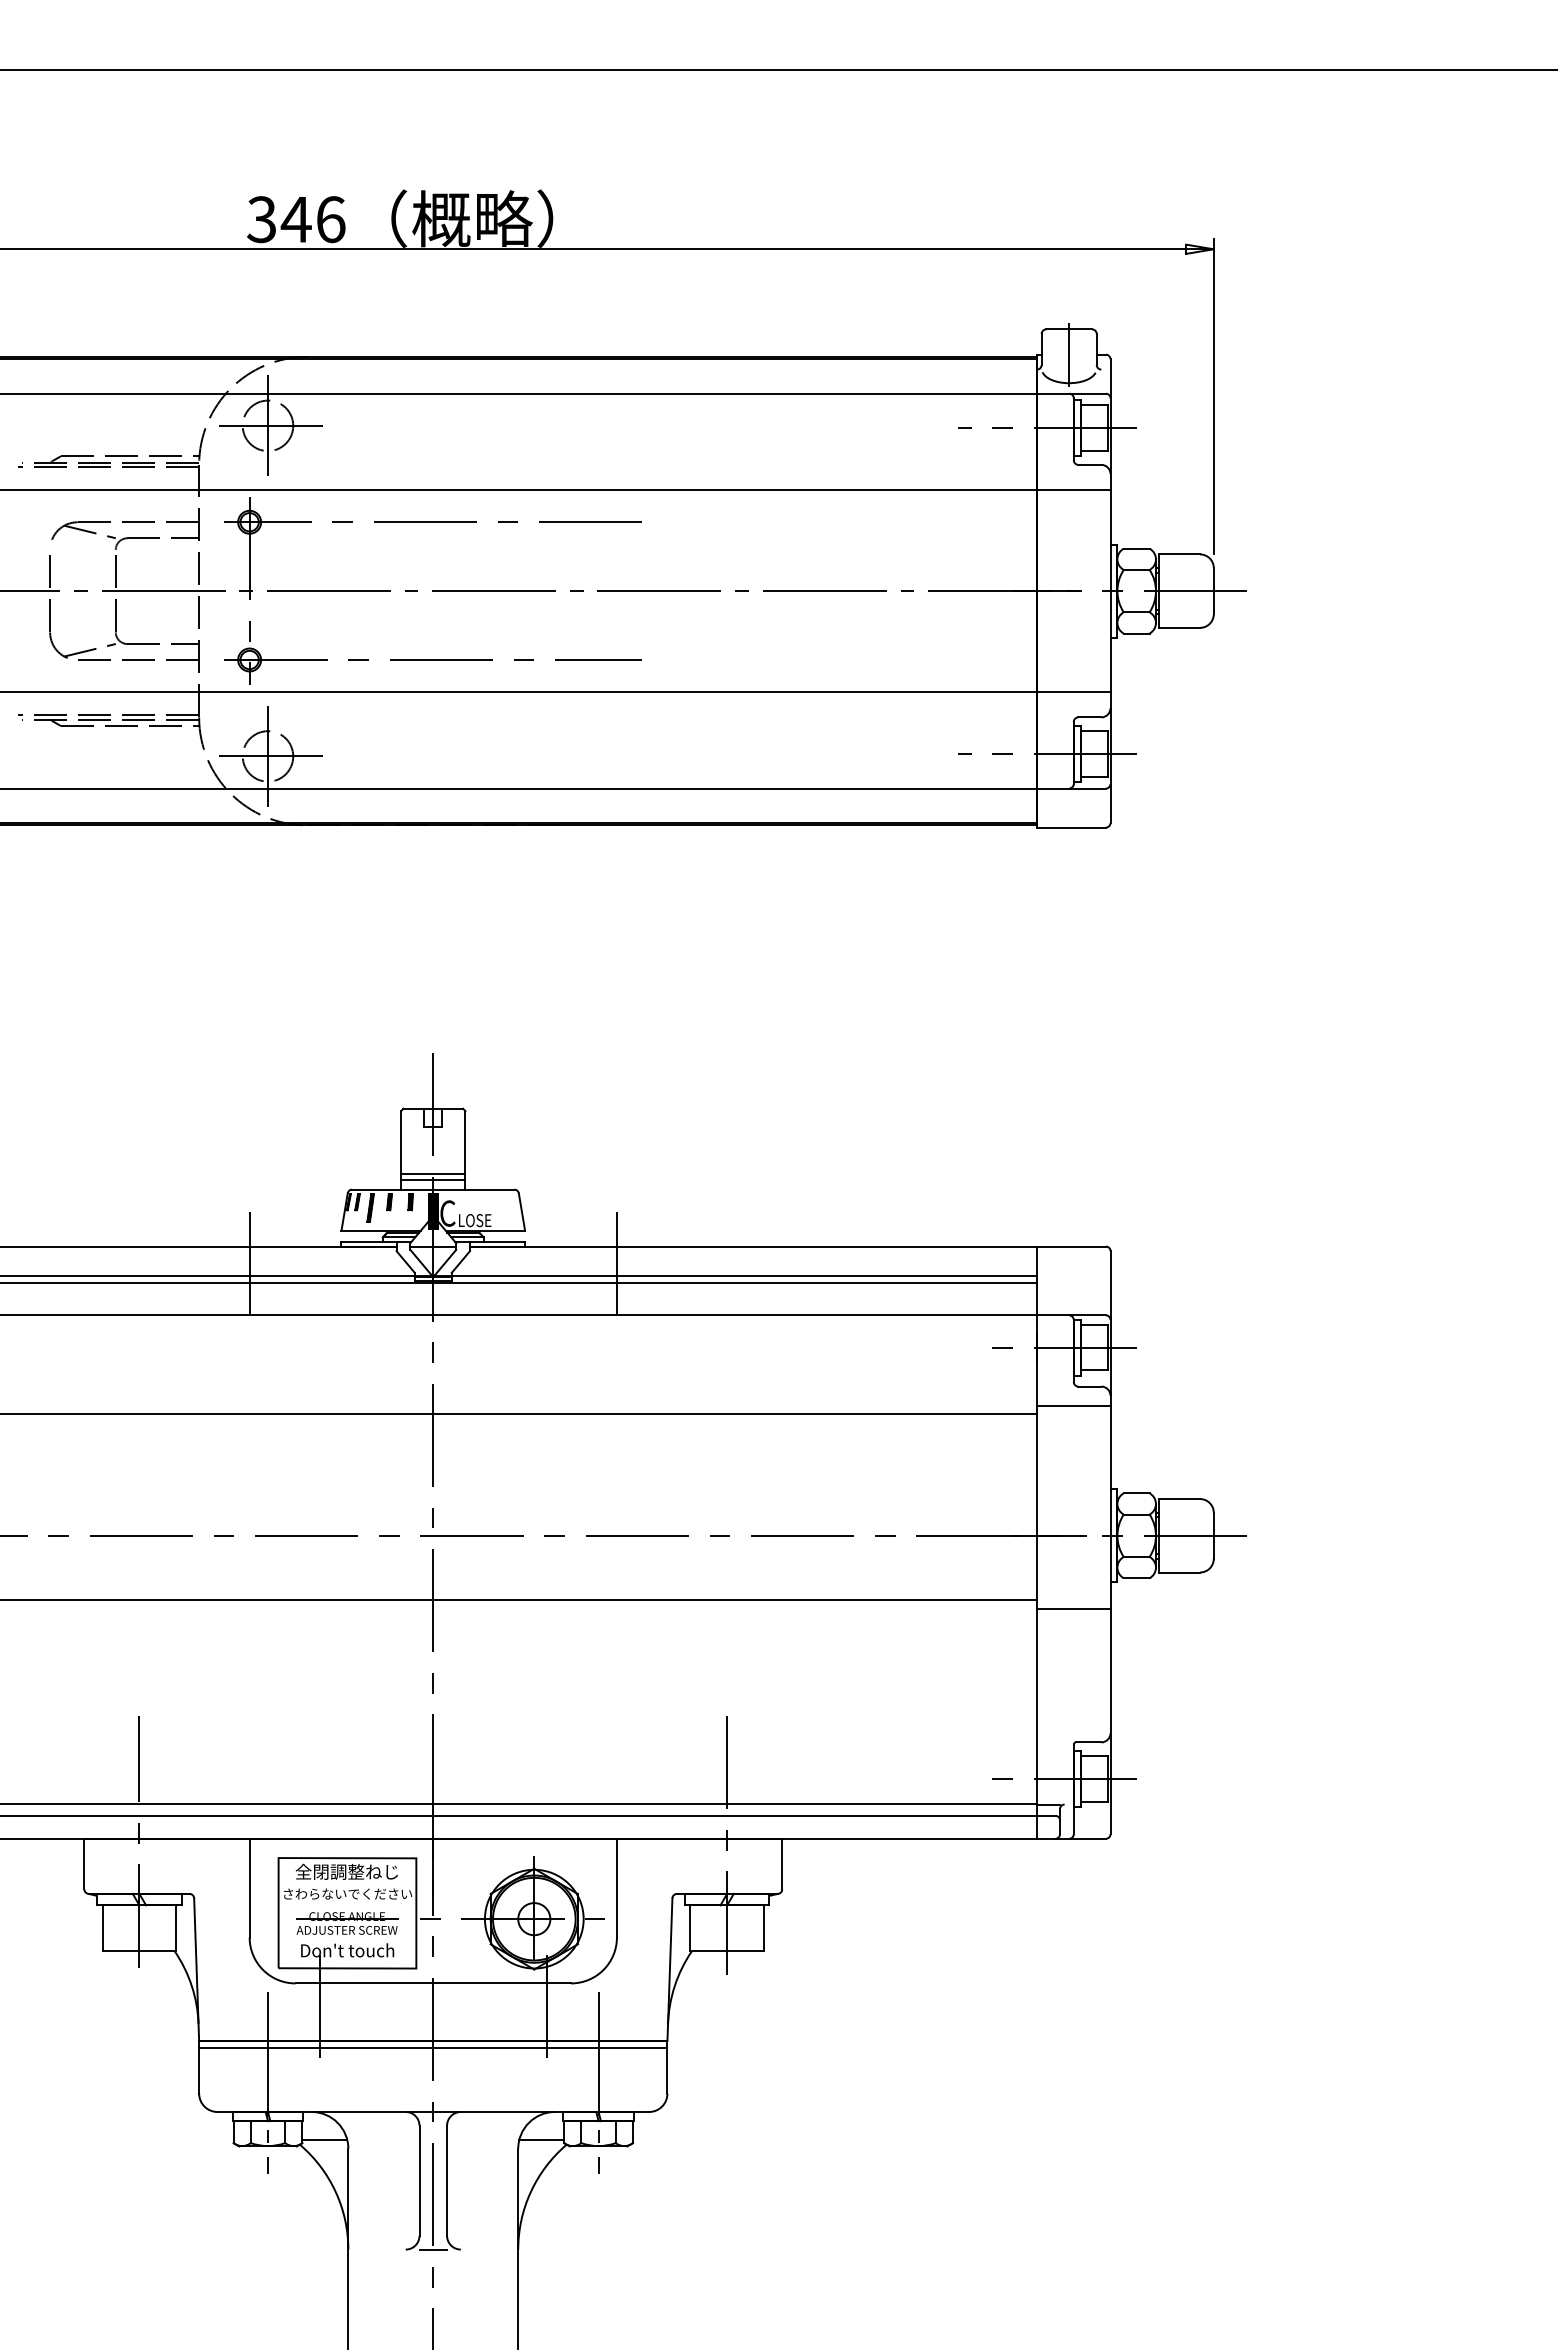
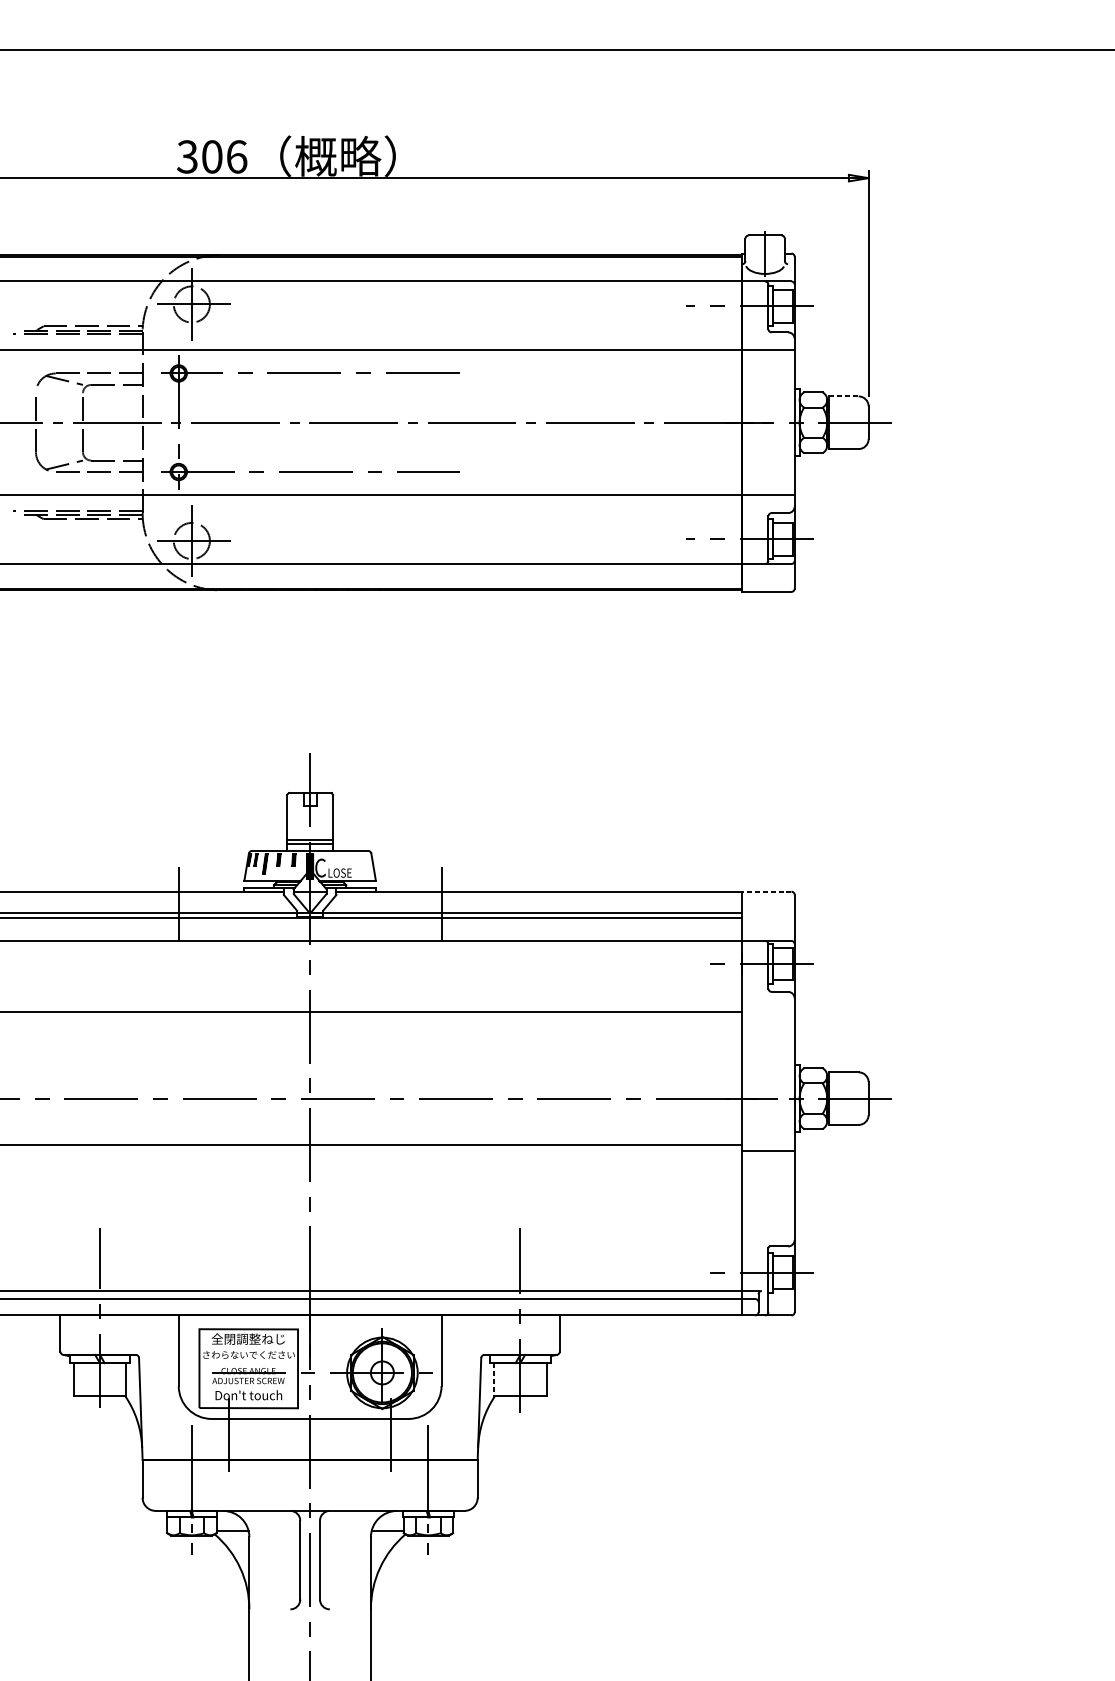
text: (295, 219) -> (211, 156), 346 -> 306
line: (1179, 554) -> (844, 396), solid -> dashed
line: (1070, 1246) -> (766, 891), solid -> dashed
line: (1073, 1405) -> (768, 1005), removed
line: (690, 1928) -> (494, 1379), solid -> dashed
line: (433, 2047) -> (310, 1464), removed
line: (433, 2249) -> (310, 1609), removed

